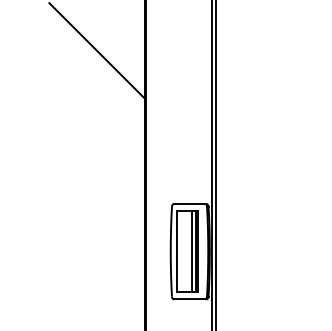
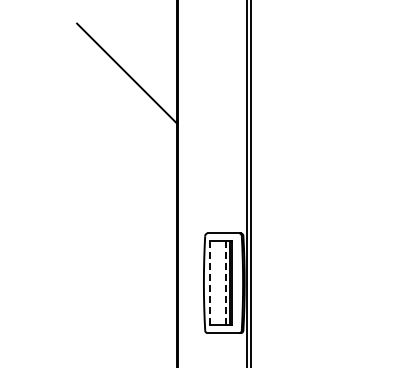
line: (177, 250) -> (210, 282), solid -> dashed
line: (191, 251) -> (225, 283), solid -> dashed

